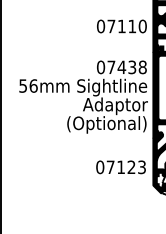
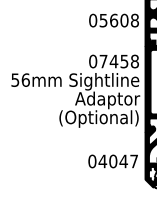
text: (126, 26) -> (118, 20), 07110 -> 05608
text: (132, 66) -> (124, 60), 07438 -> 07458
text: (125, 167) -> (117, 161), 07123 -> 04047

